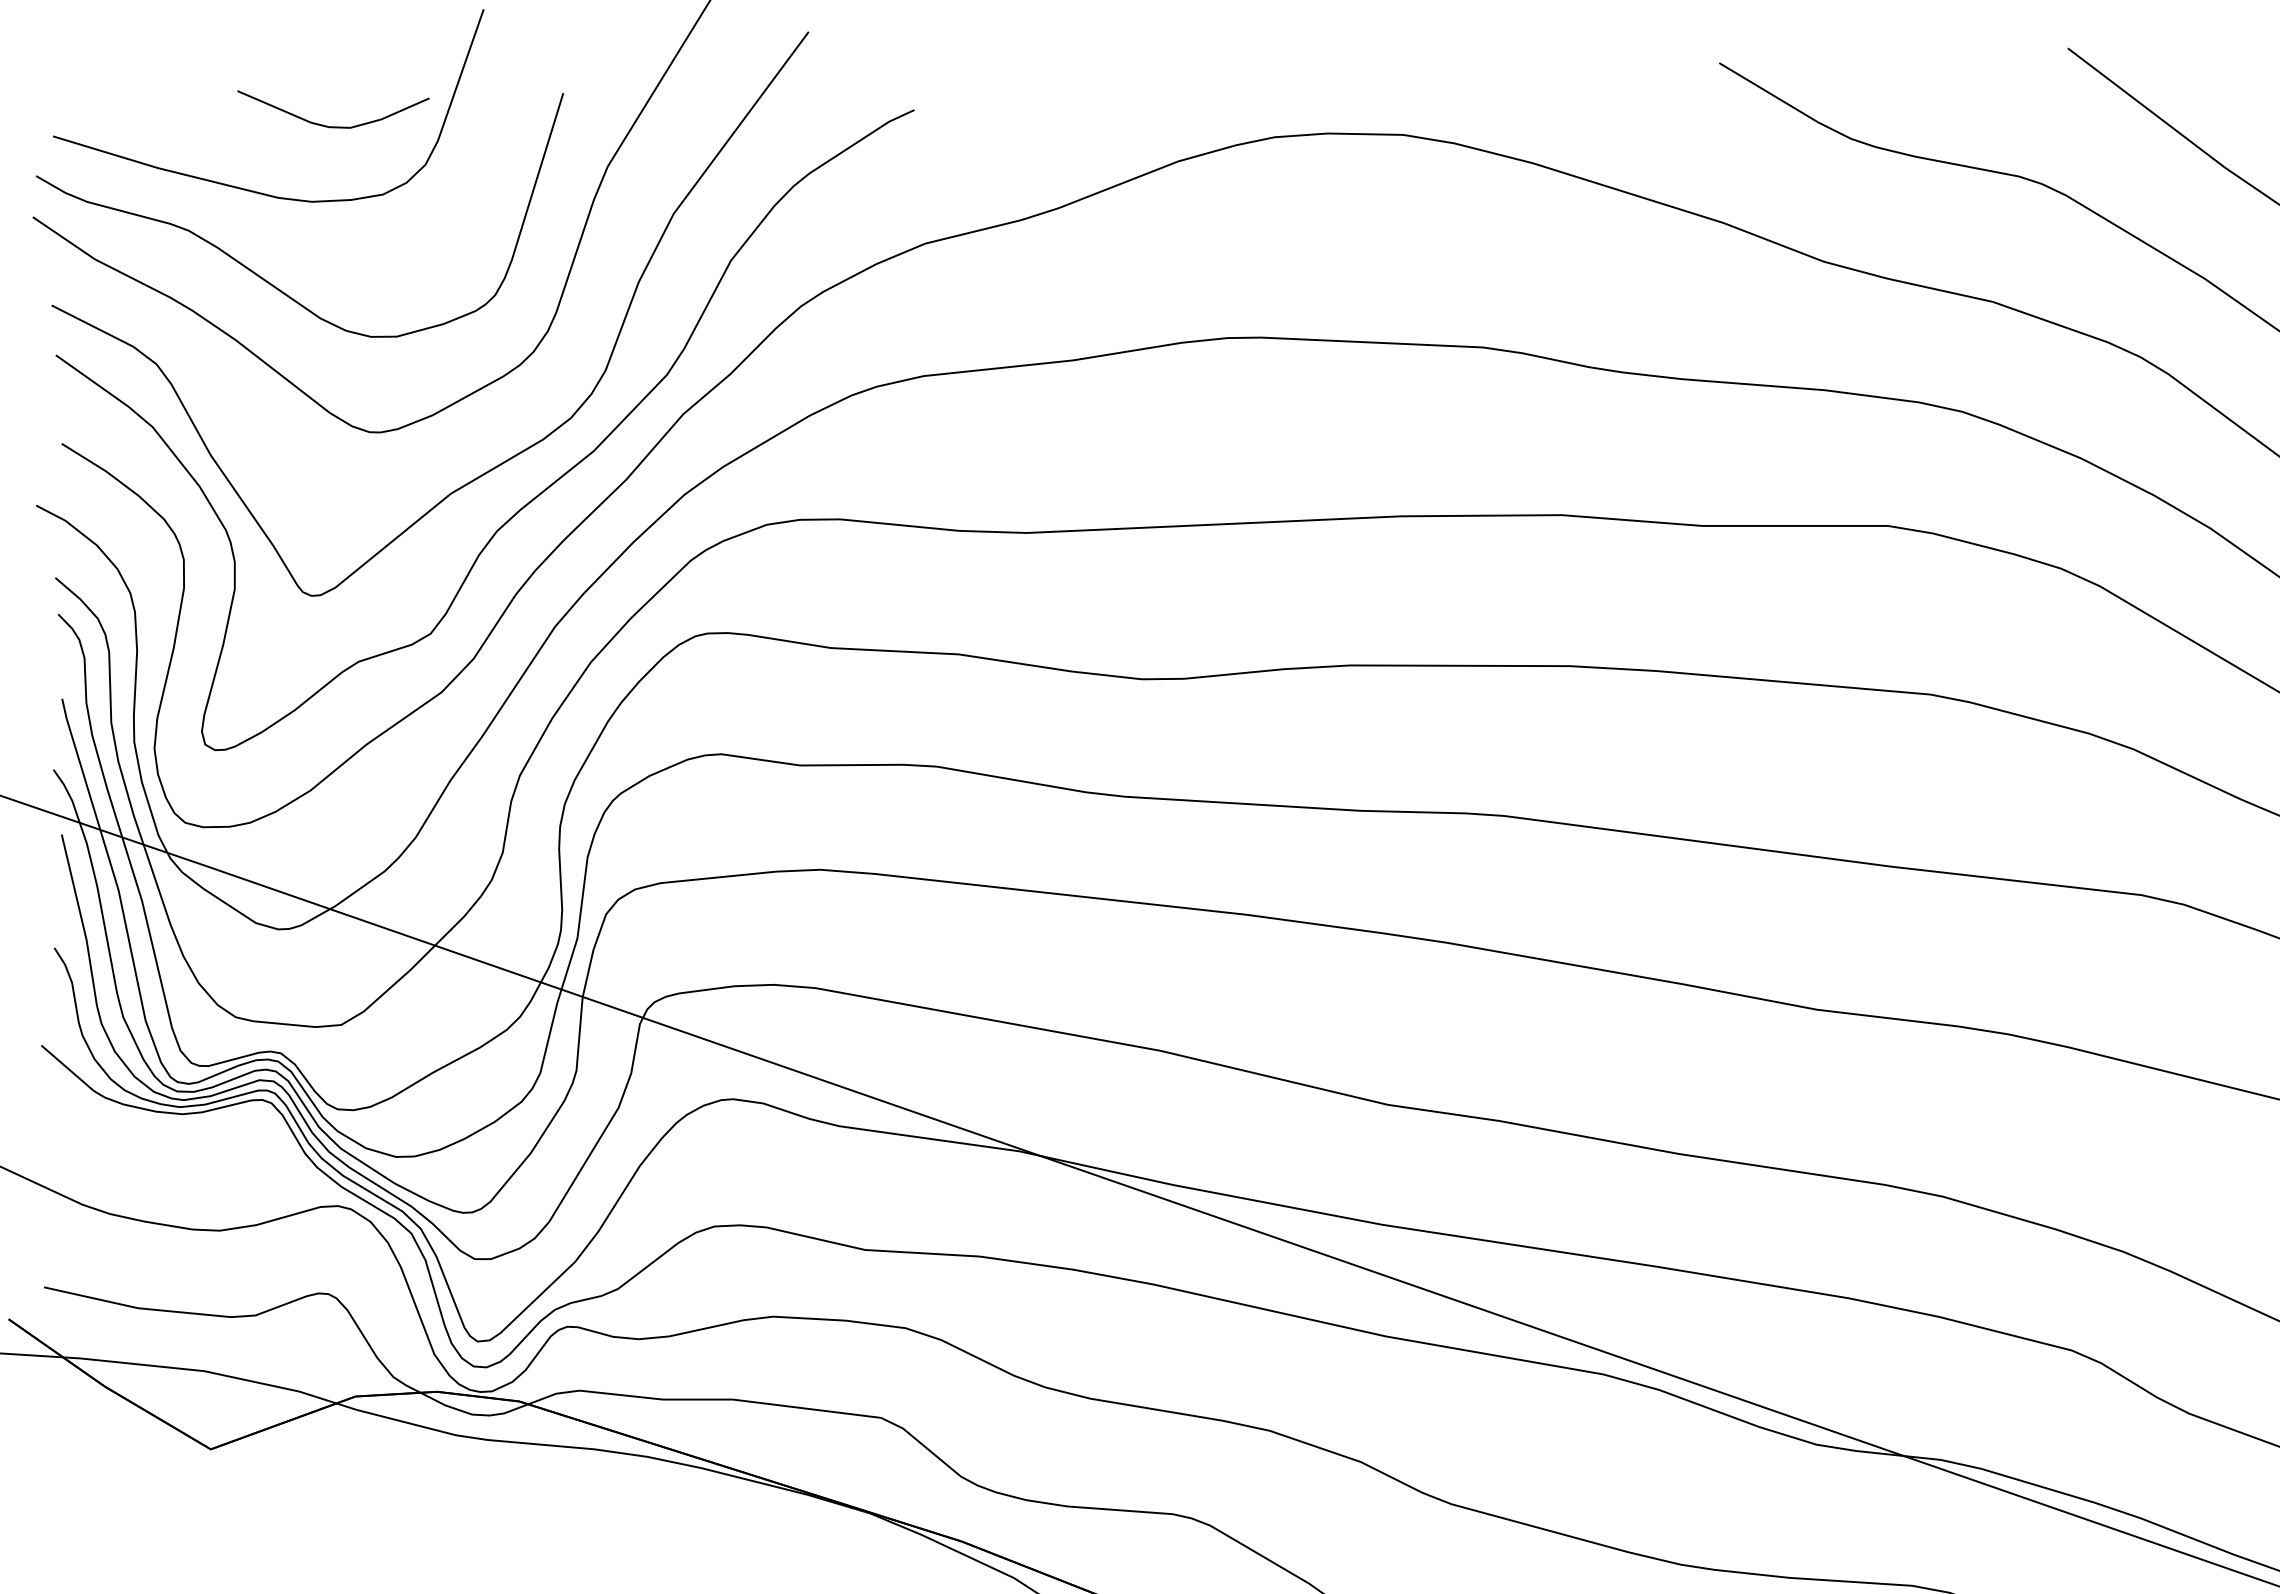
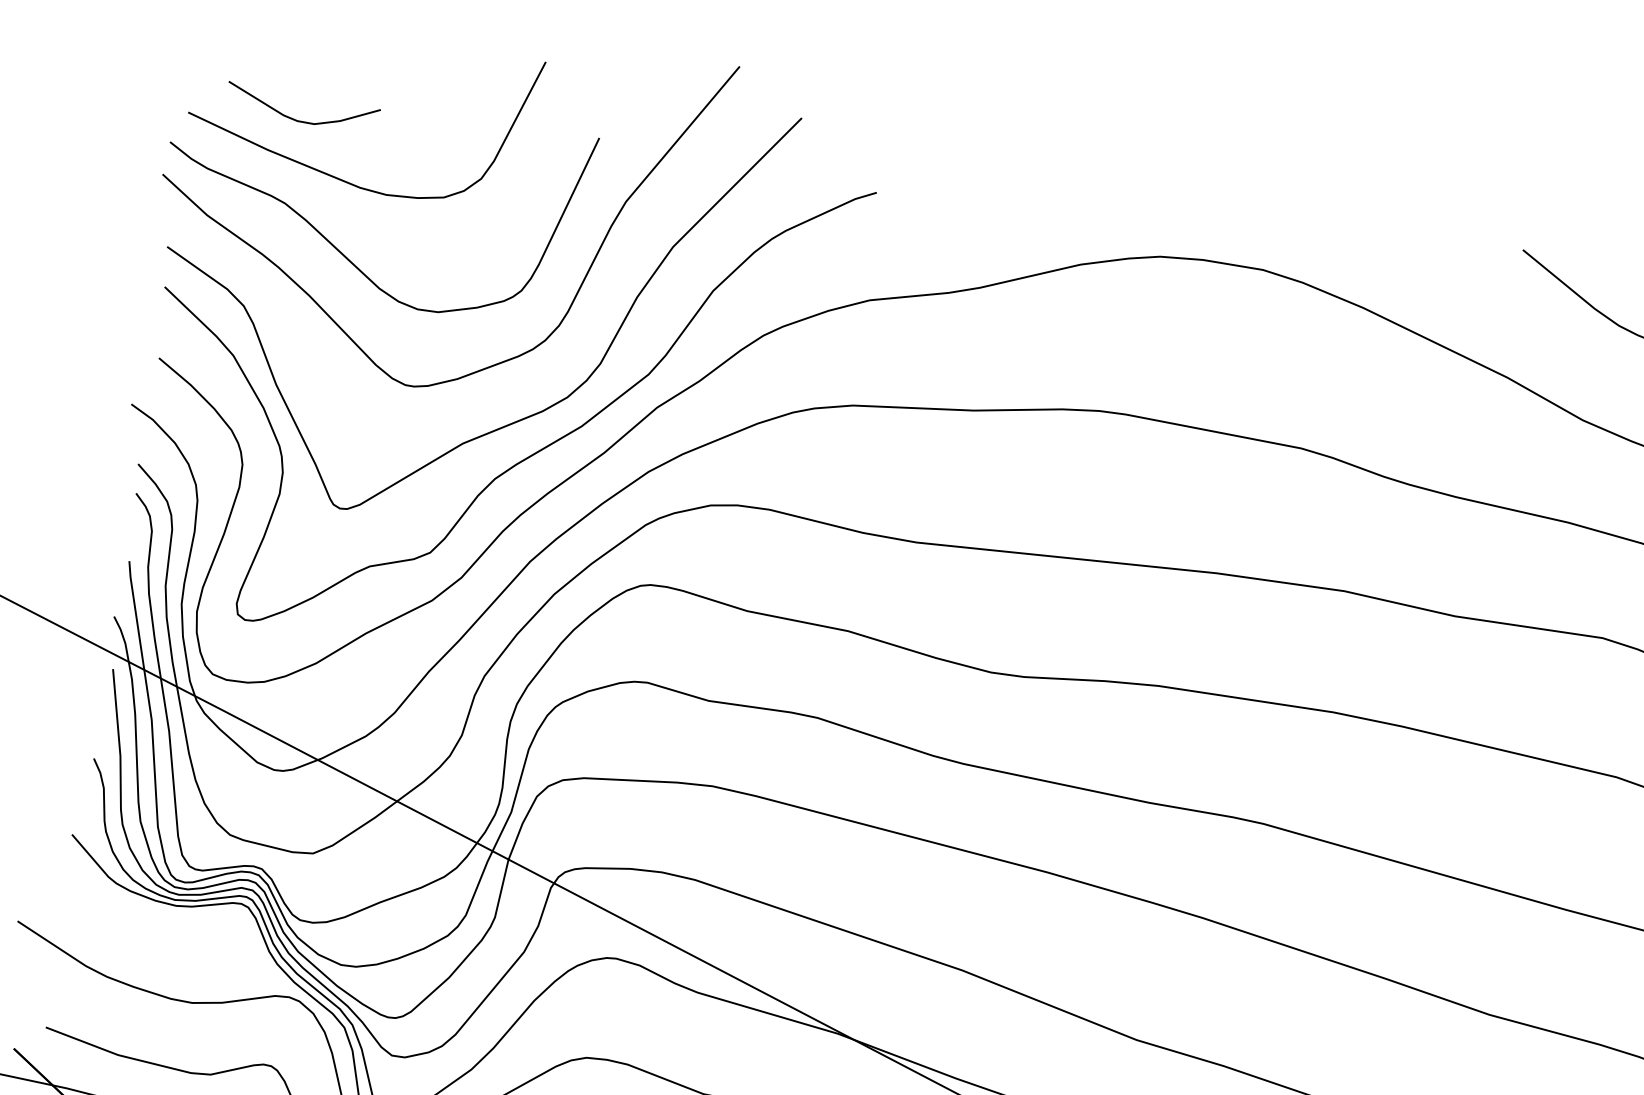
curve: (333, 126) -> (301, 121), moved

